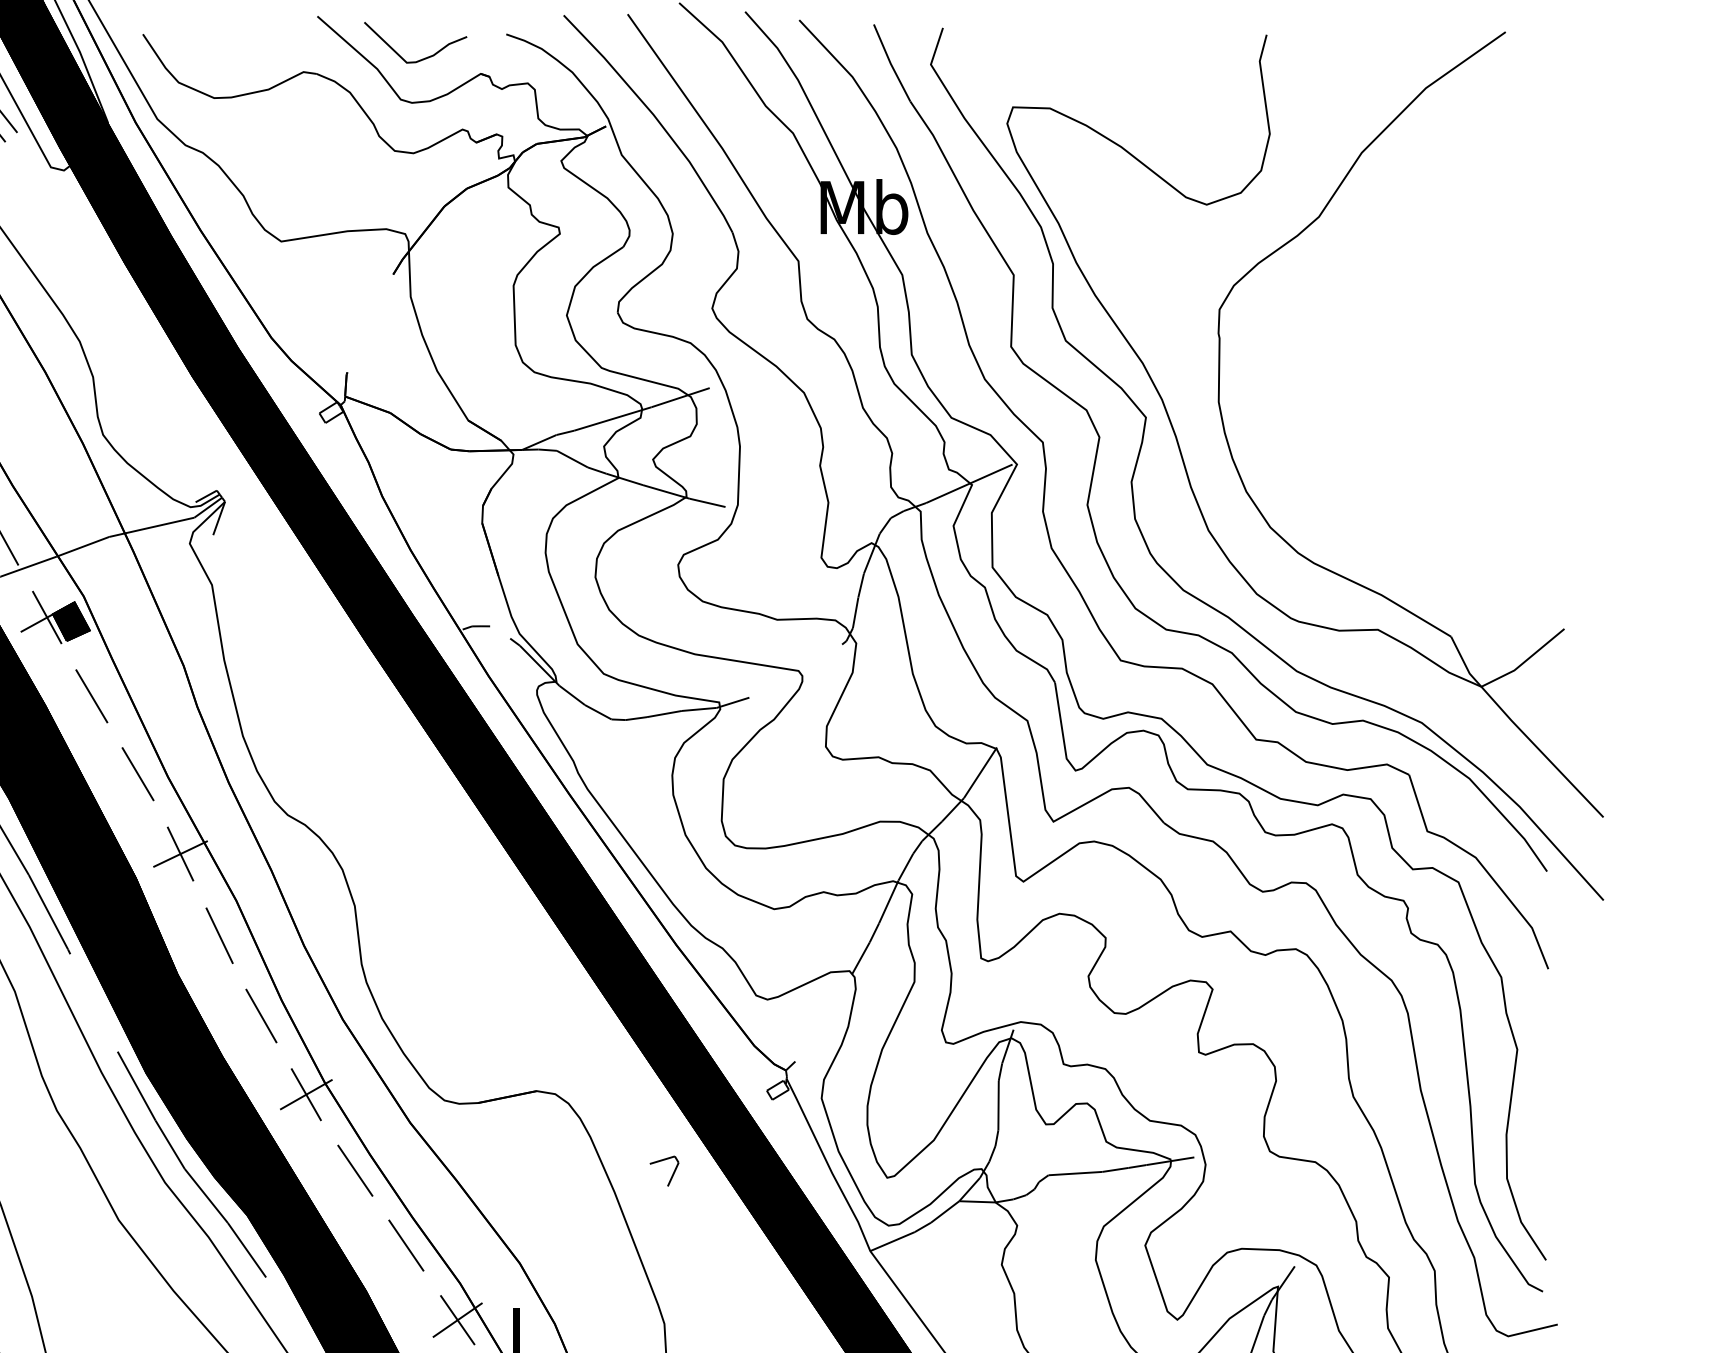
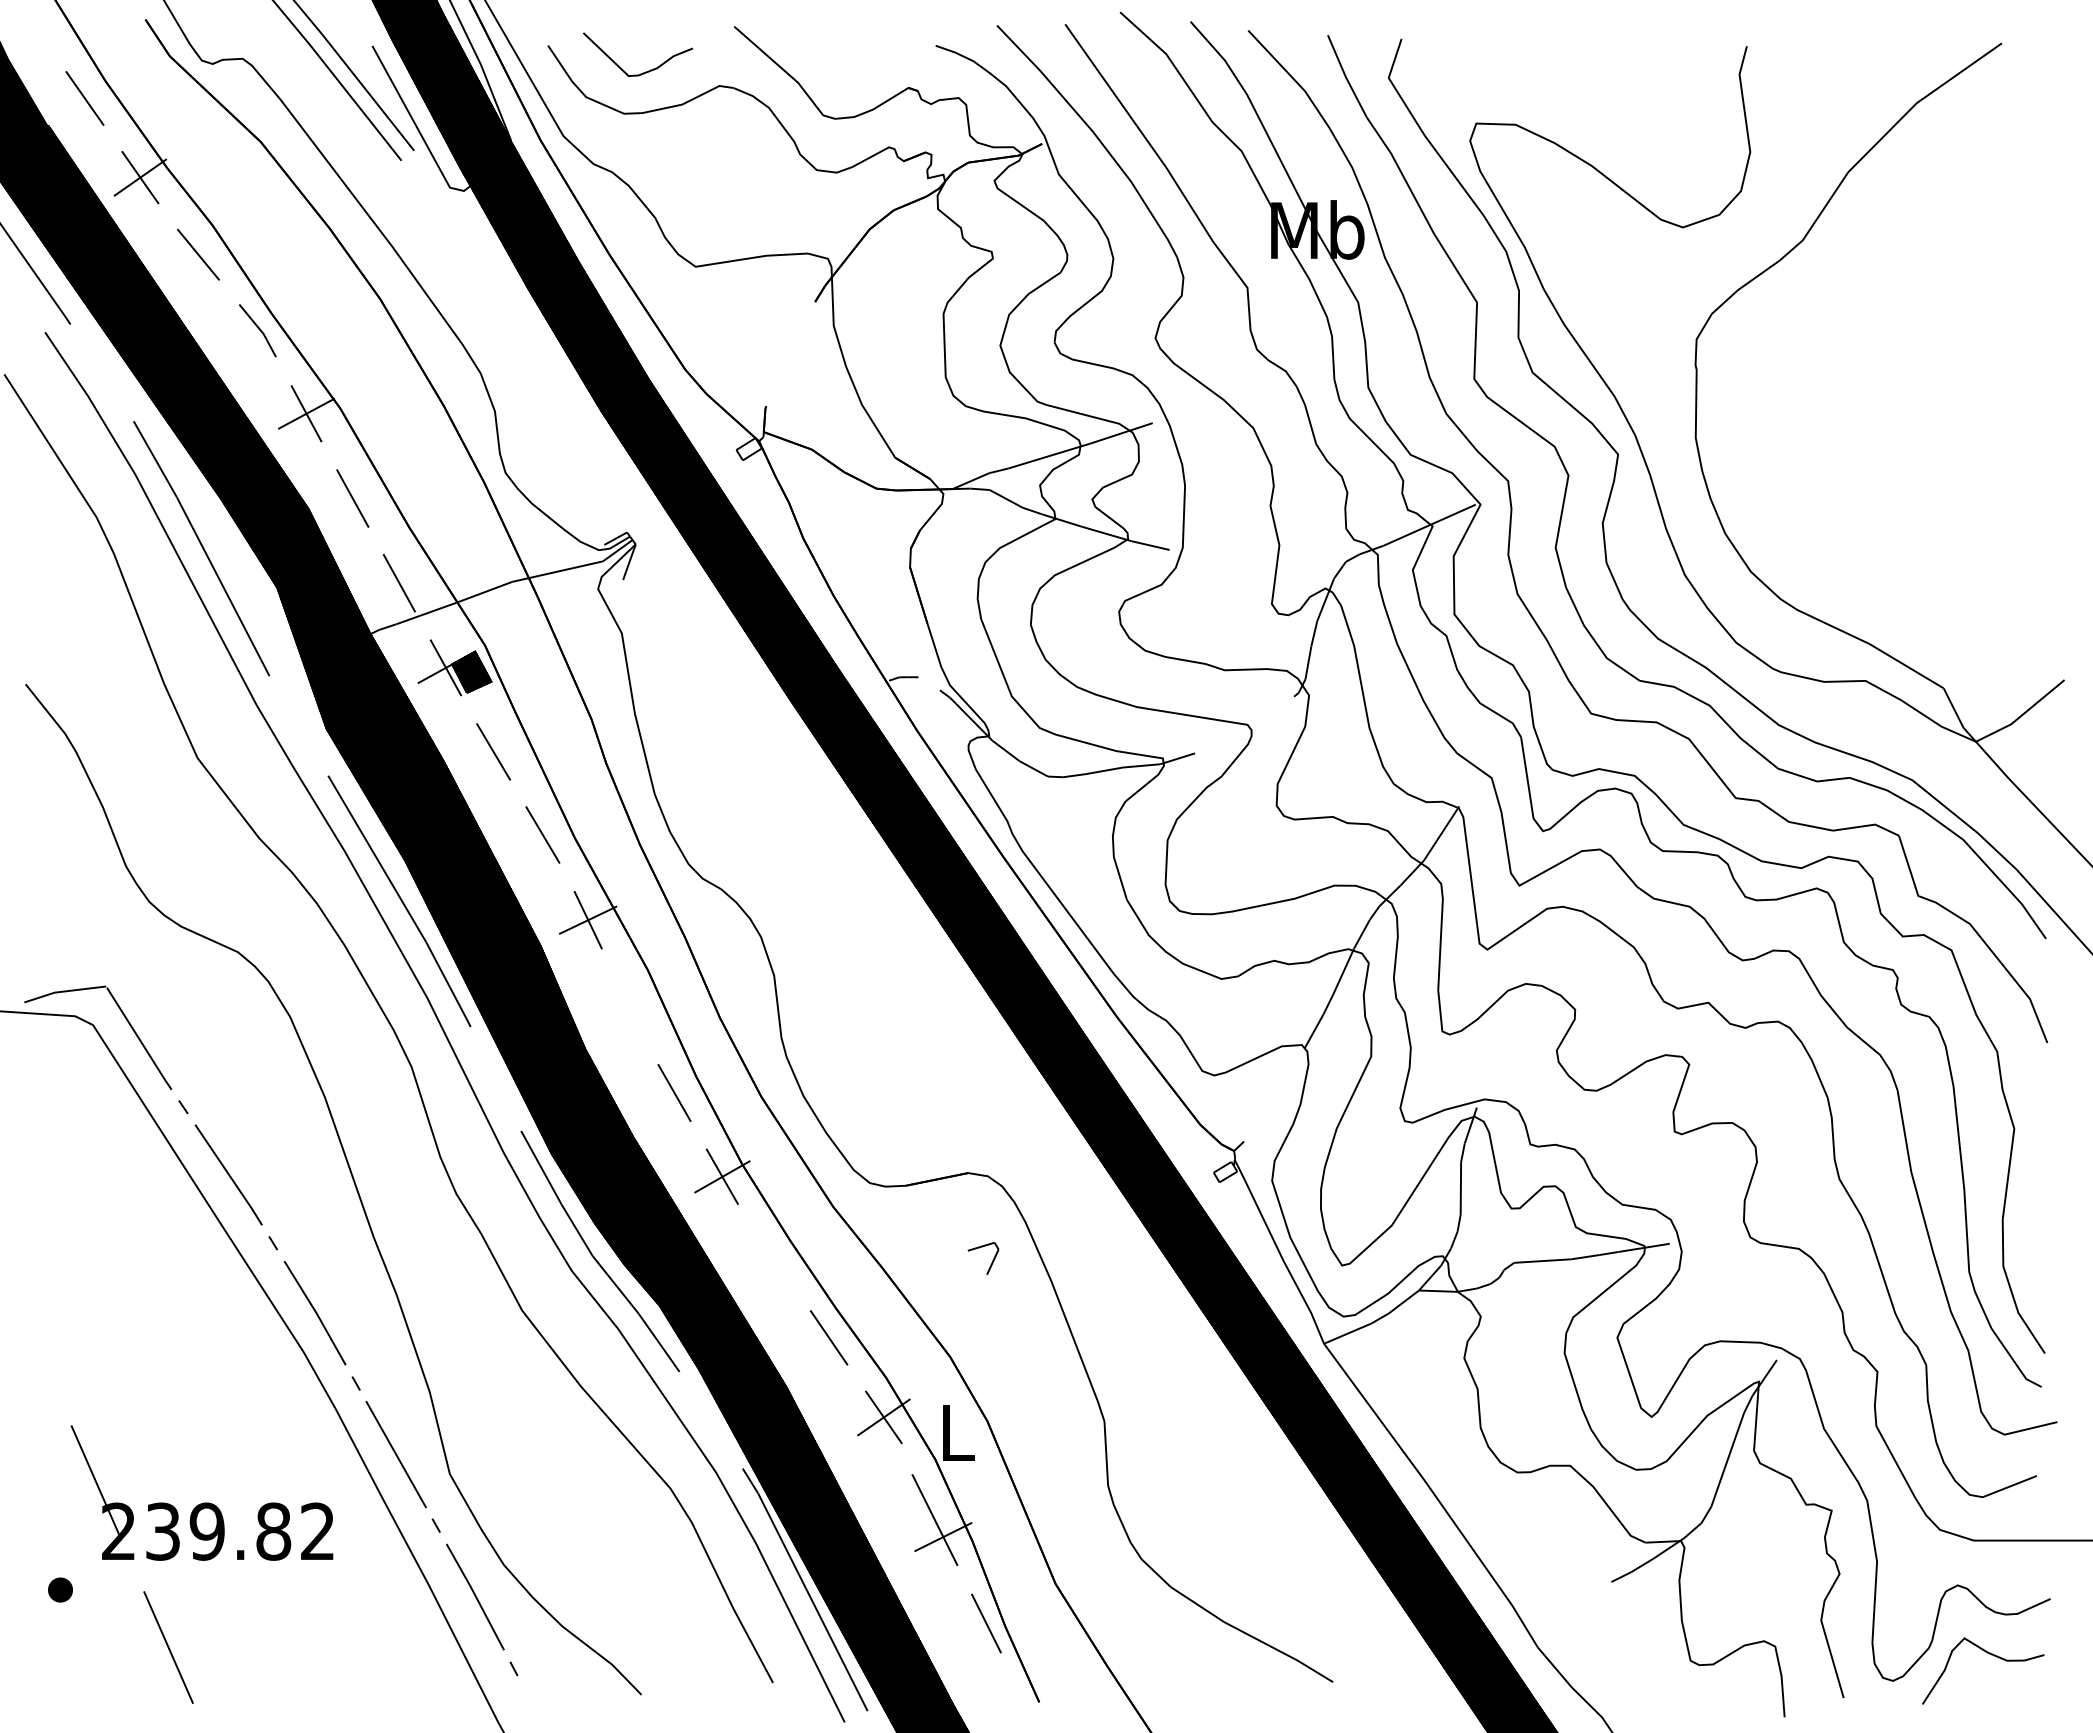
curve: (422, 58) -> (645, 71), moved
line: (219, 935) -> (629, 1007), removed
line: (355, 1170) -> (774, 1257), removed
line: (671, 1174) -> (991, 1262), moved

